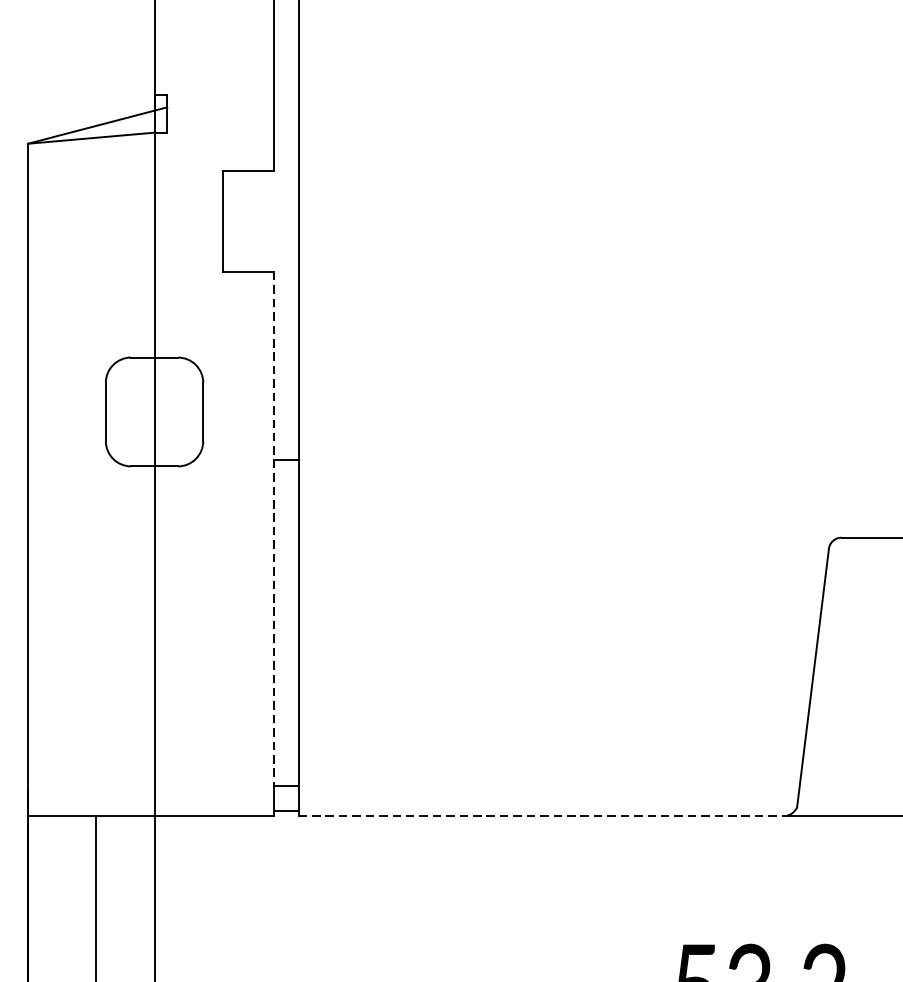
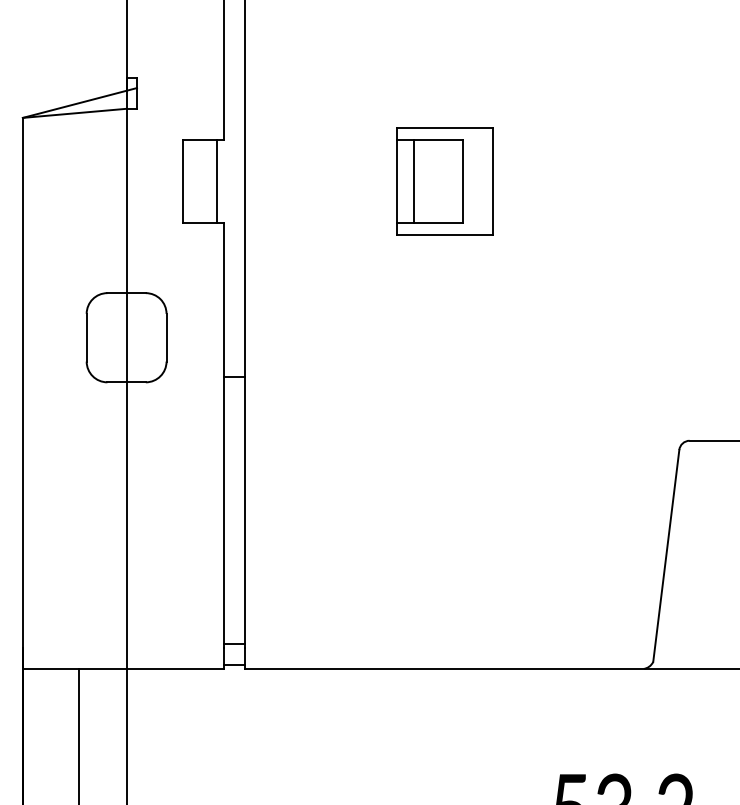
line: (264, 220) -> (216, 180), added
part: (542, 221) -> (444, 181), added
line: (273, 531) -> (224, 435), dashed -> solid
line: (542, 815) -> (444, 668), dashed -> solid

